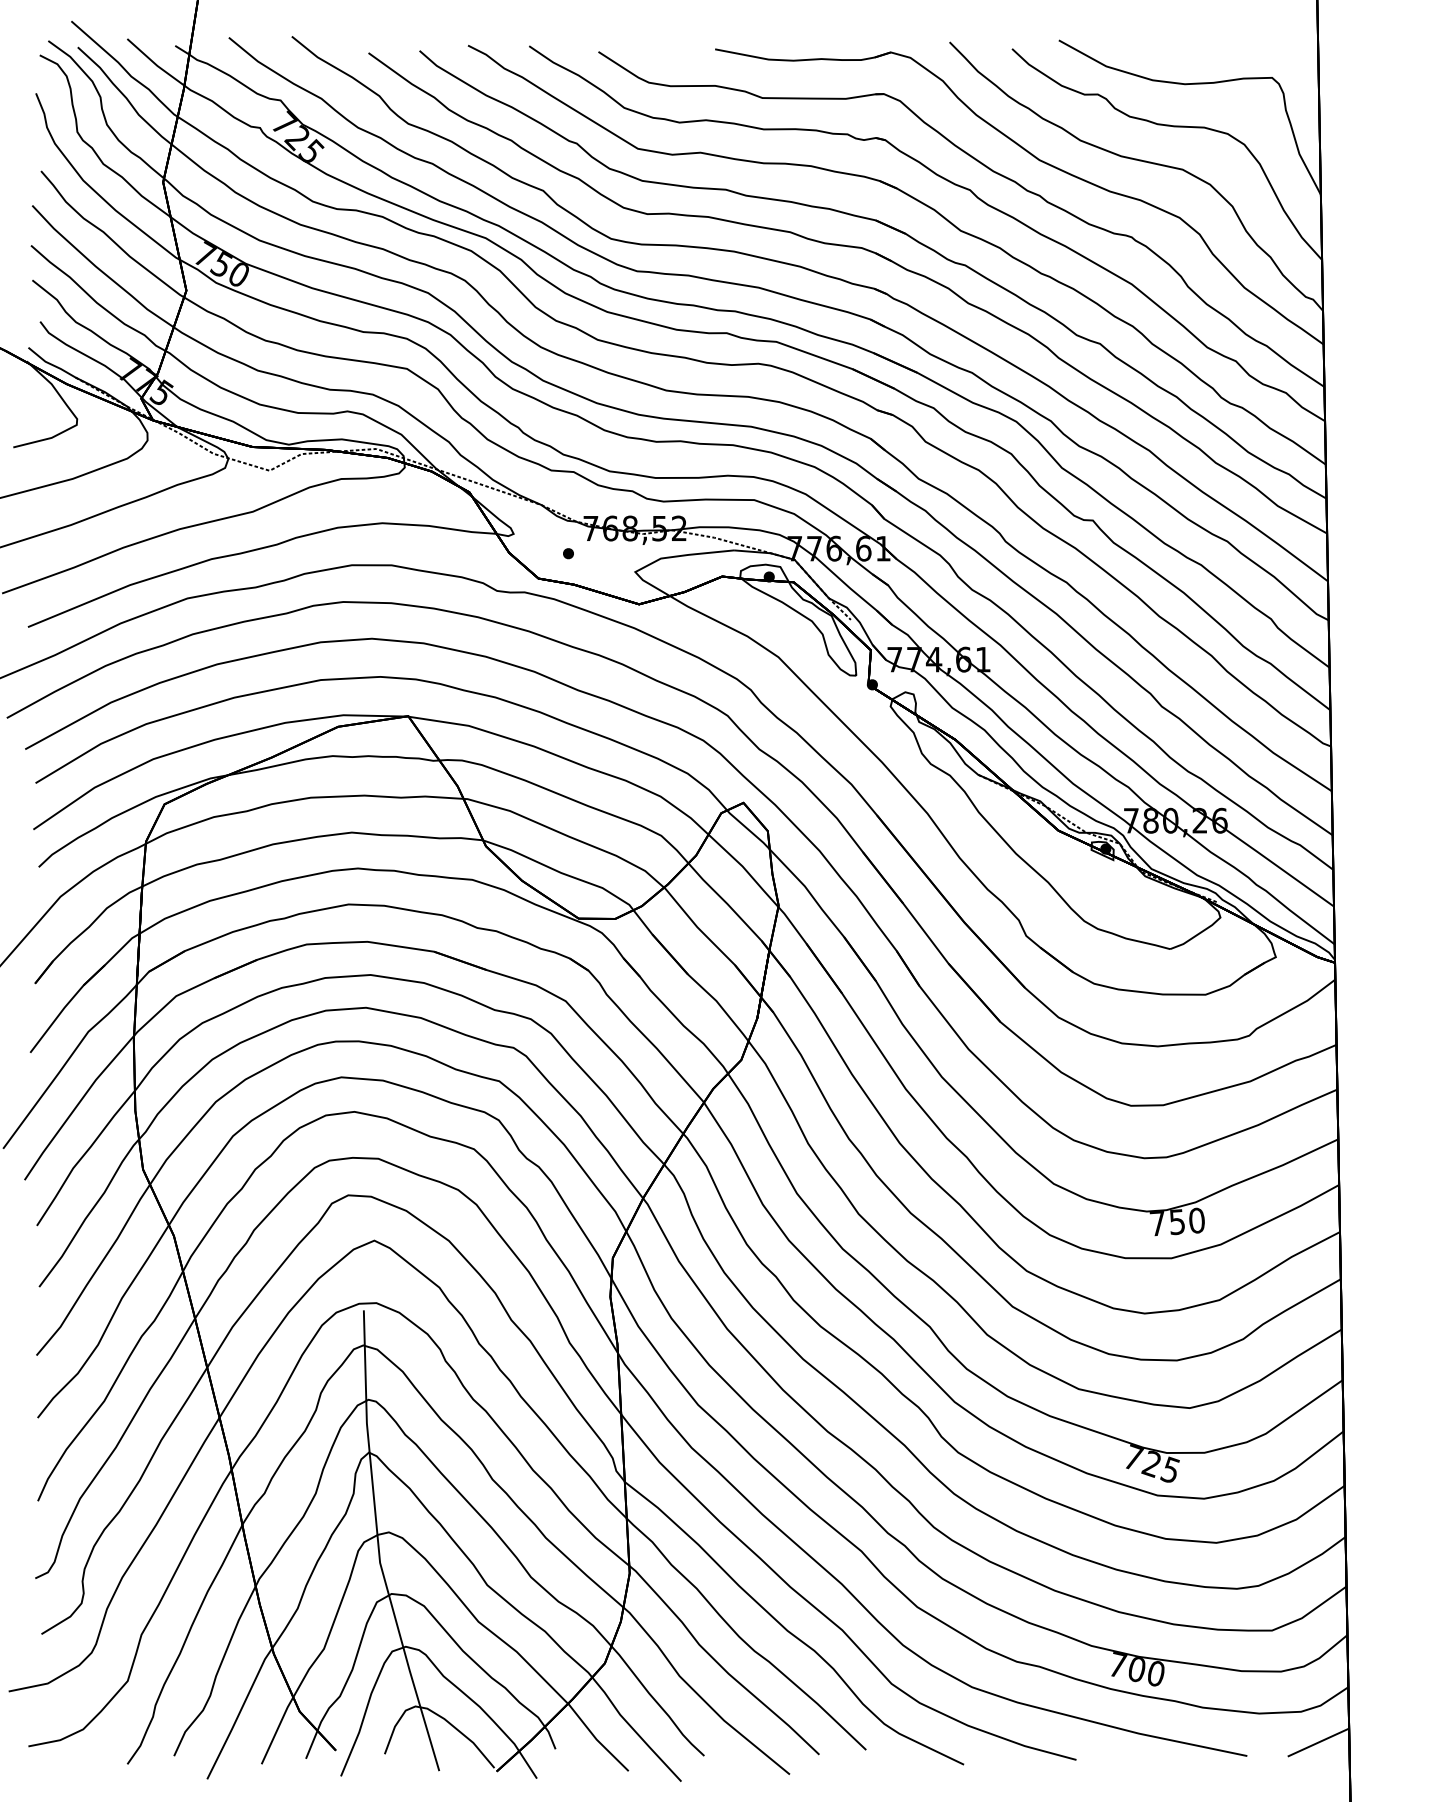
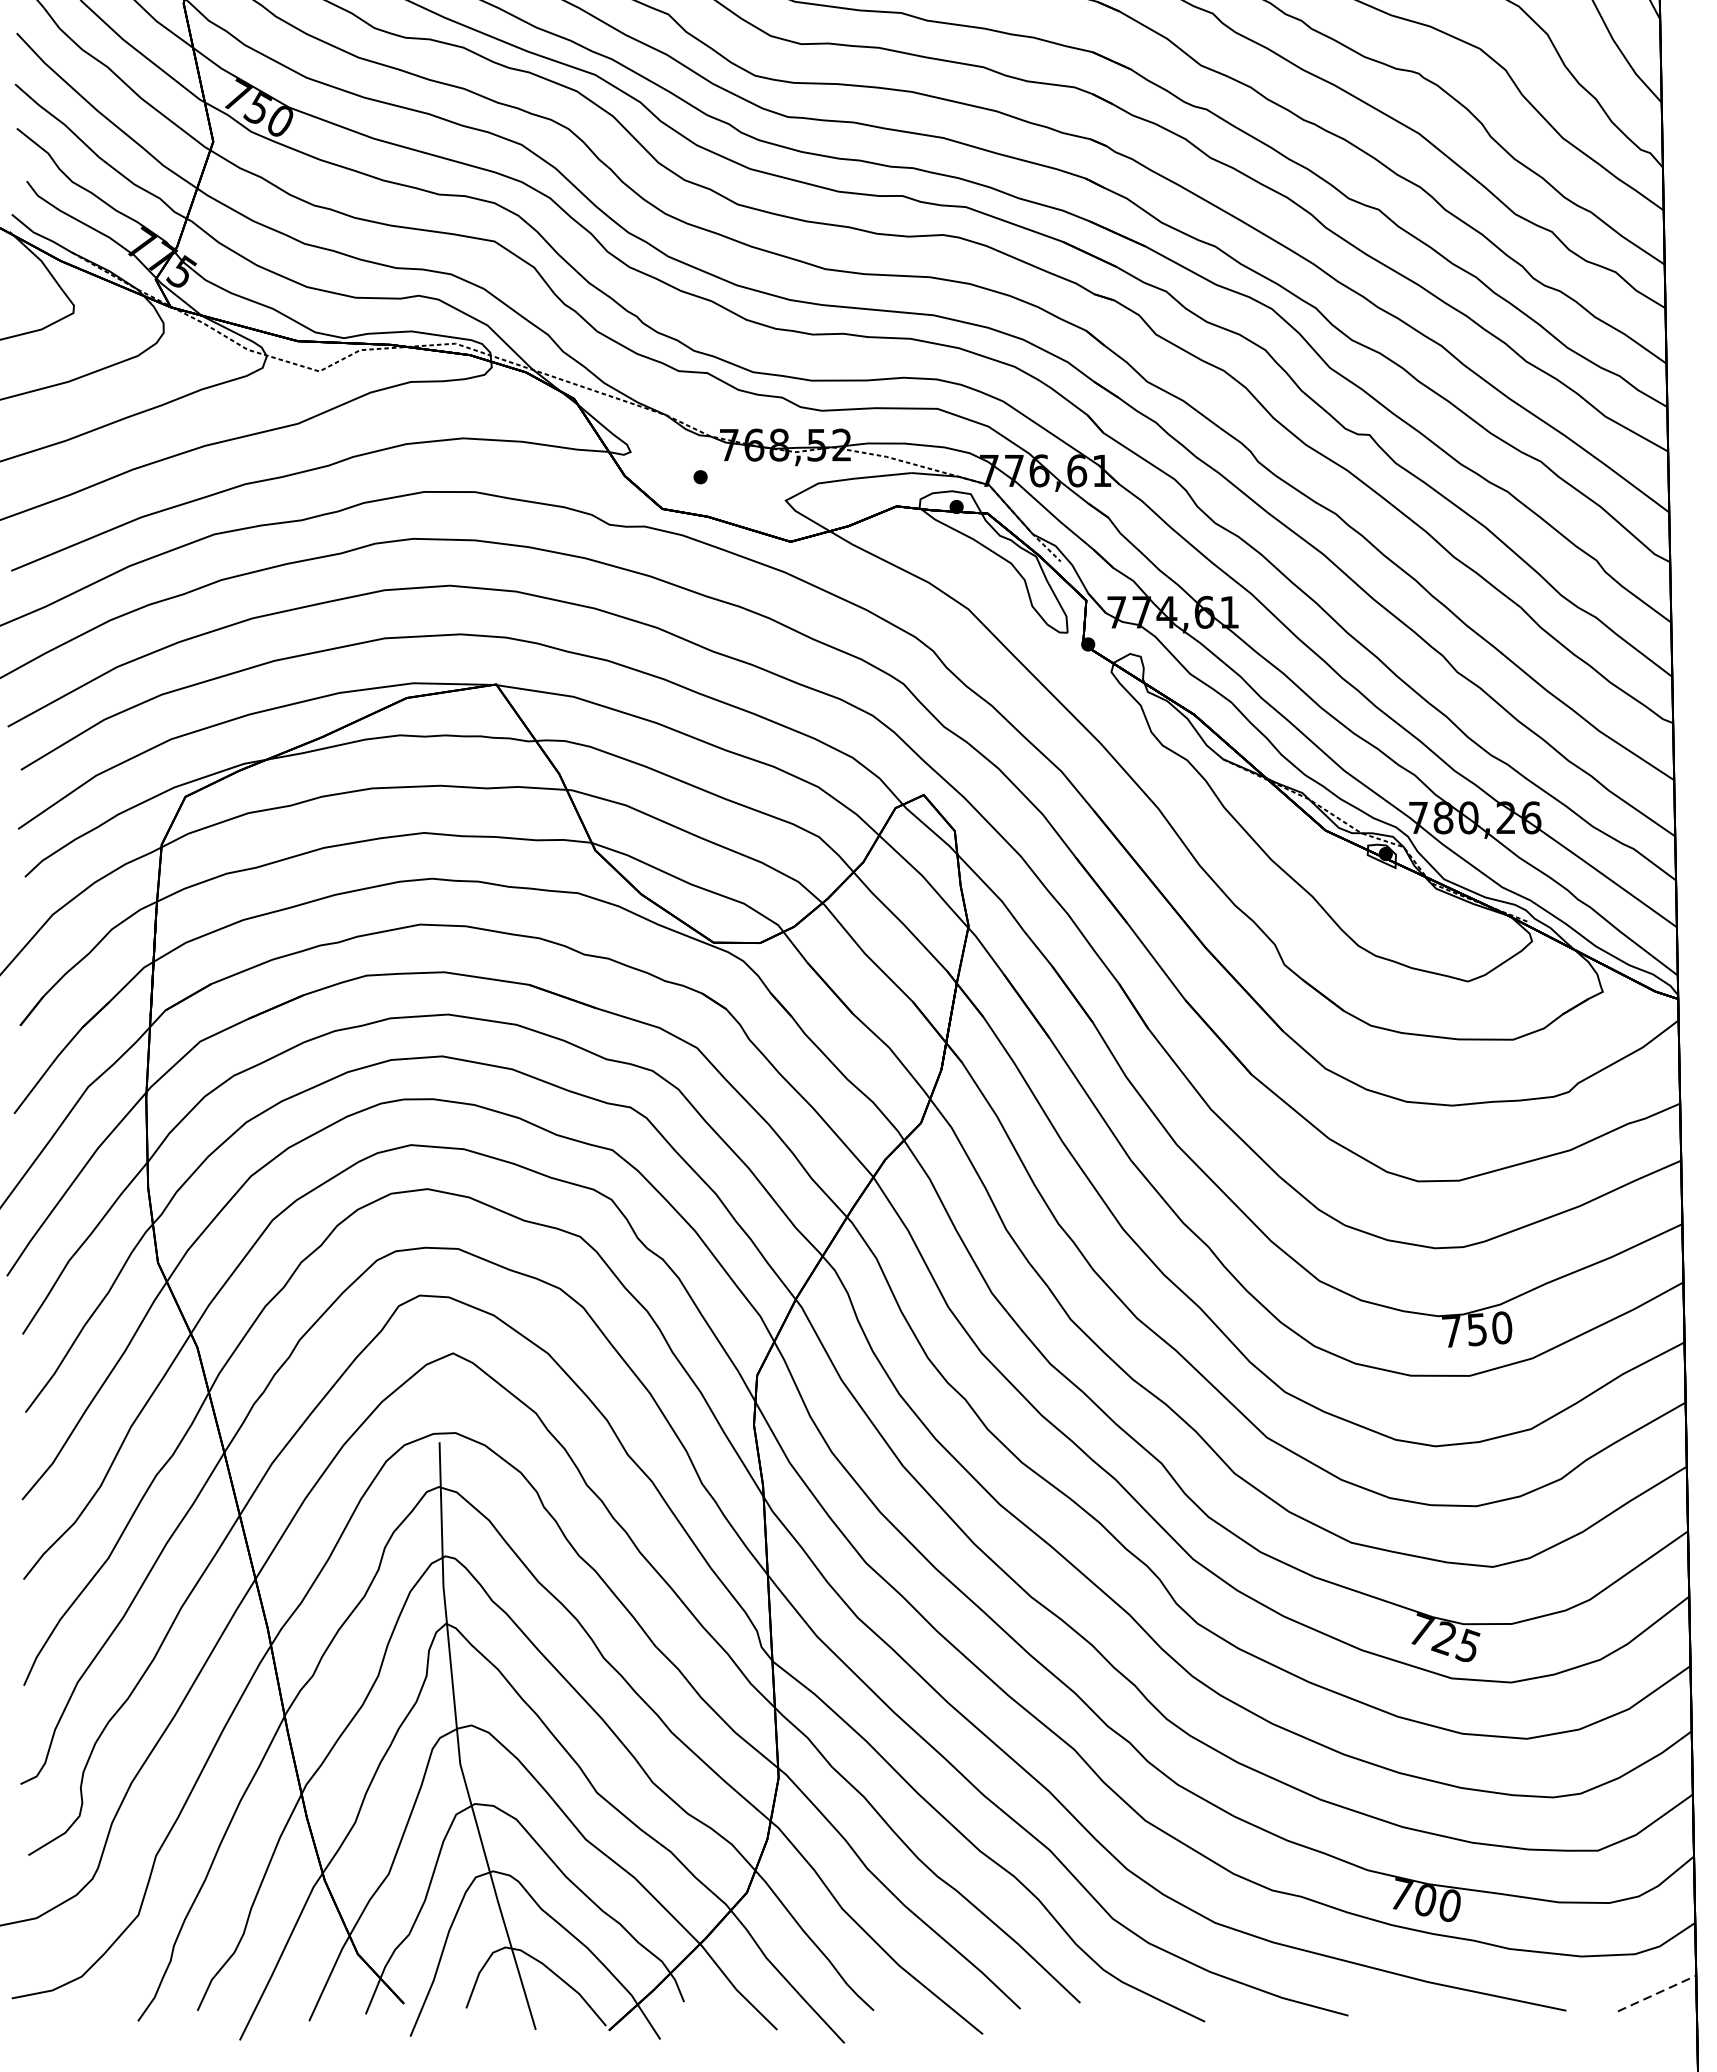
line: (1318, 1742) -> (1657, 1993), solid -> dashed

